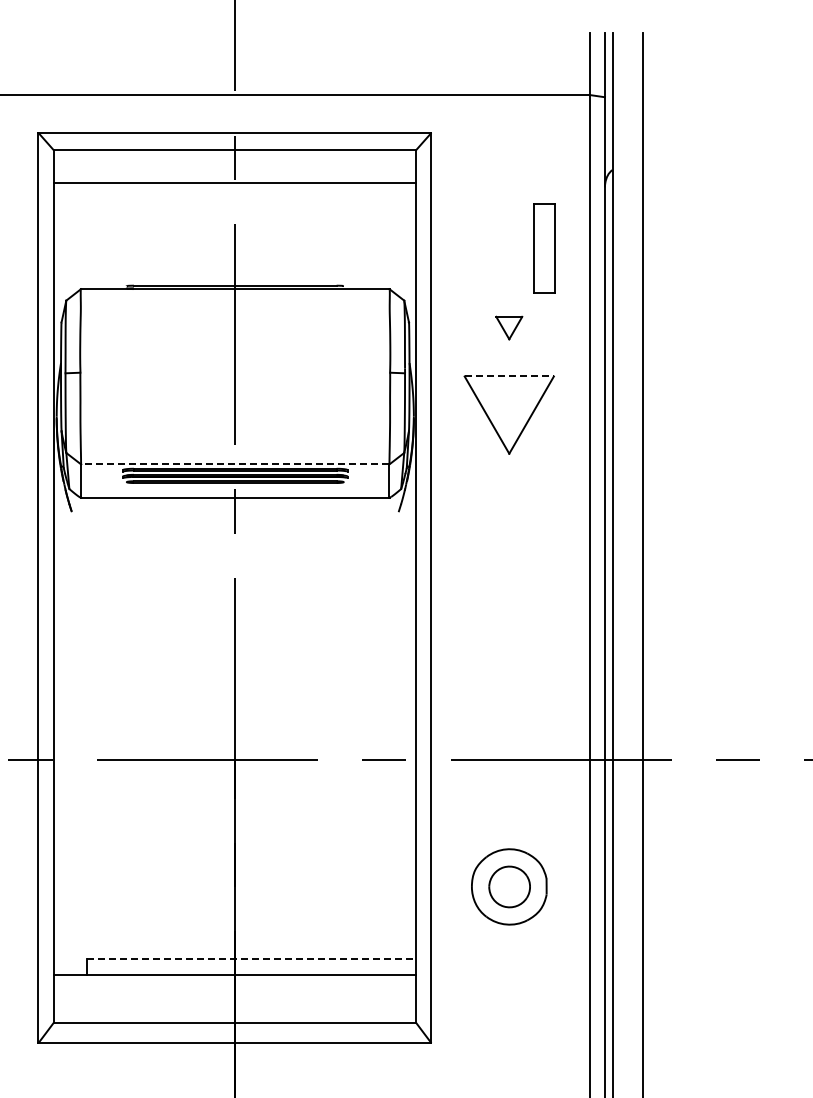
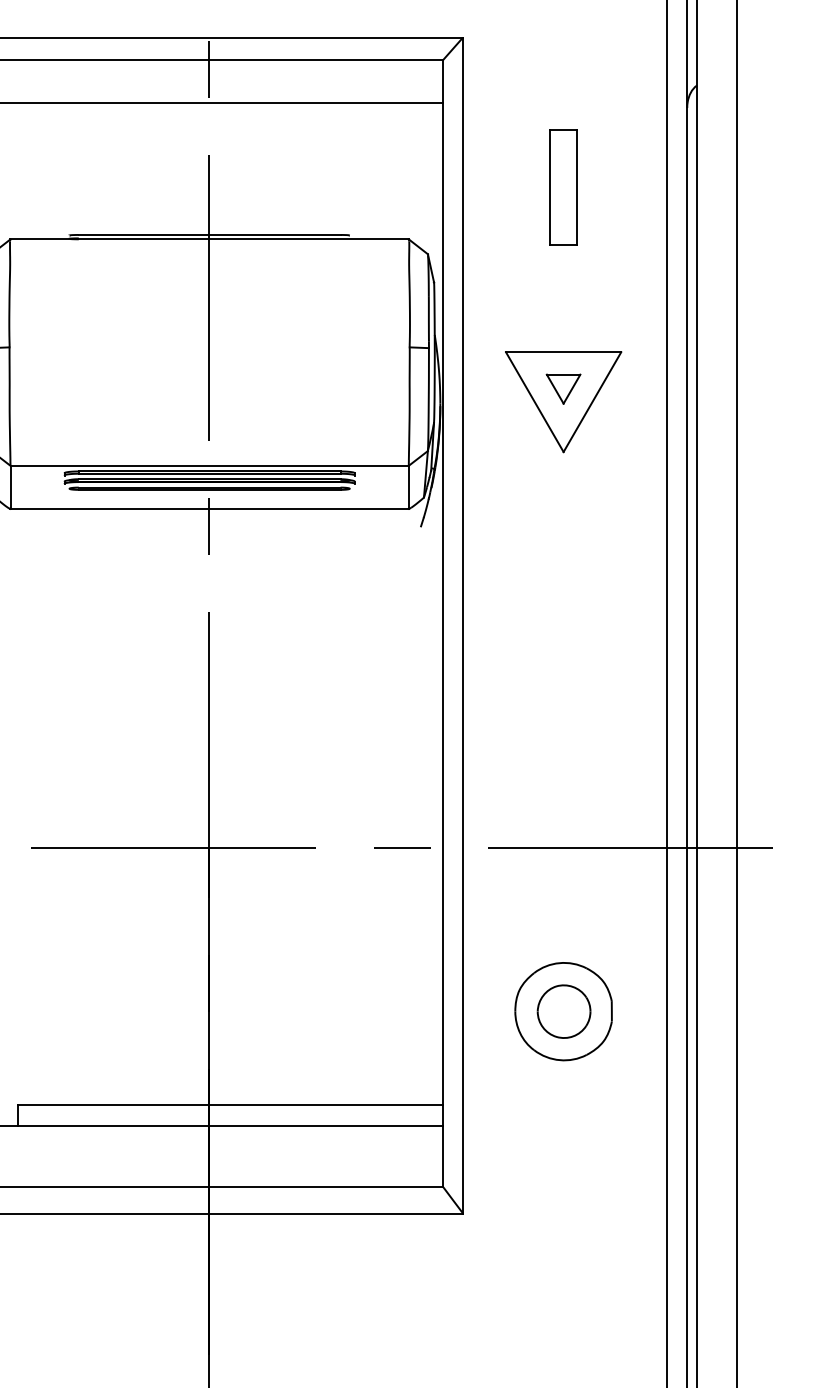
part: (544, 248) -> (563, 186), moved
part: (509, 327) -> (563, 388), moved
line: (509, 376) -> (563, 352), dashed -> solid
line: (234, 464) -> (208, 465), dashed -> solid
line: (251, 958) -> (230, 1104), dashed -> solid

